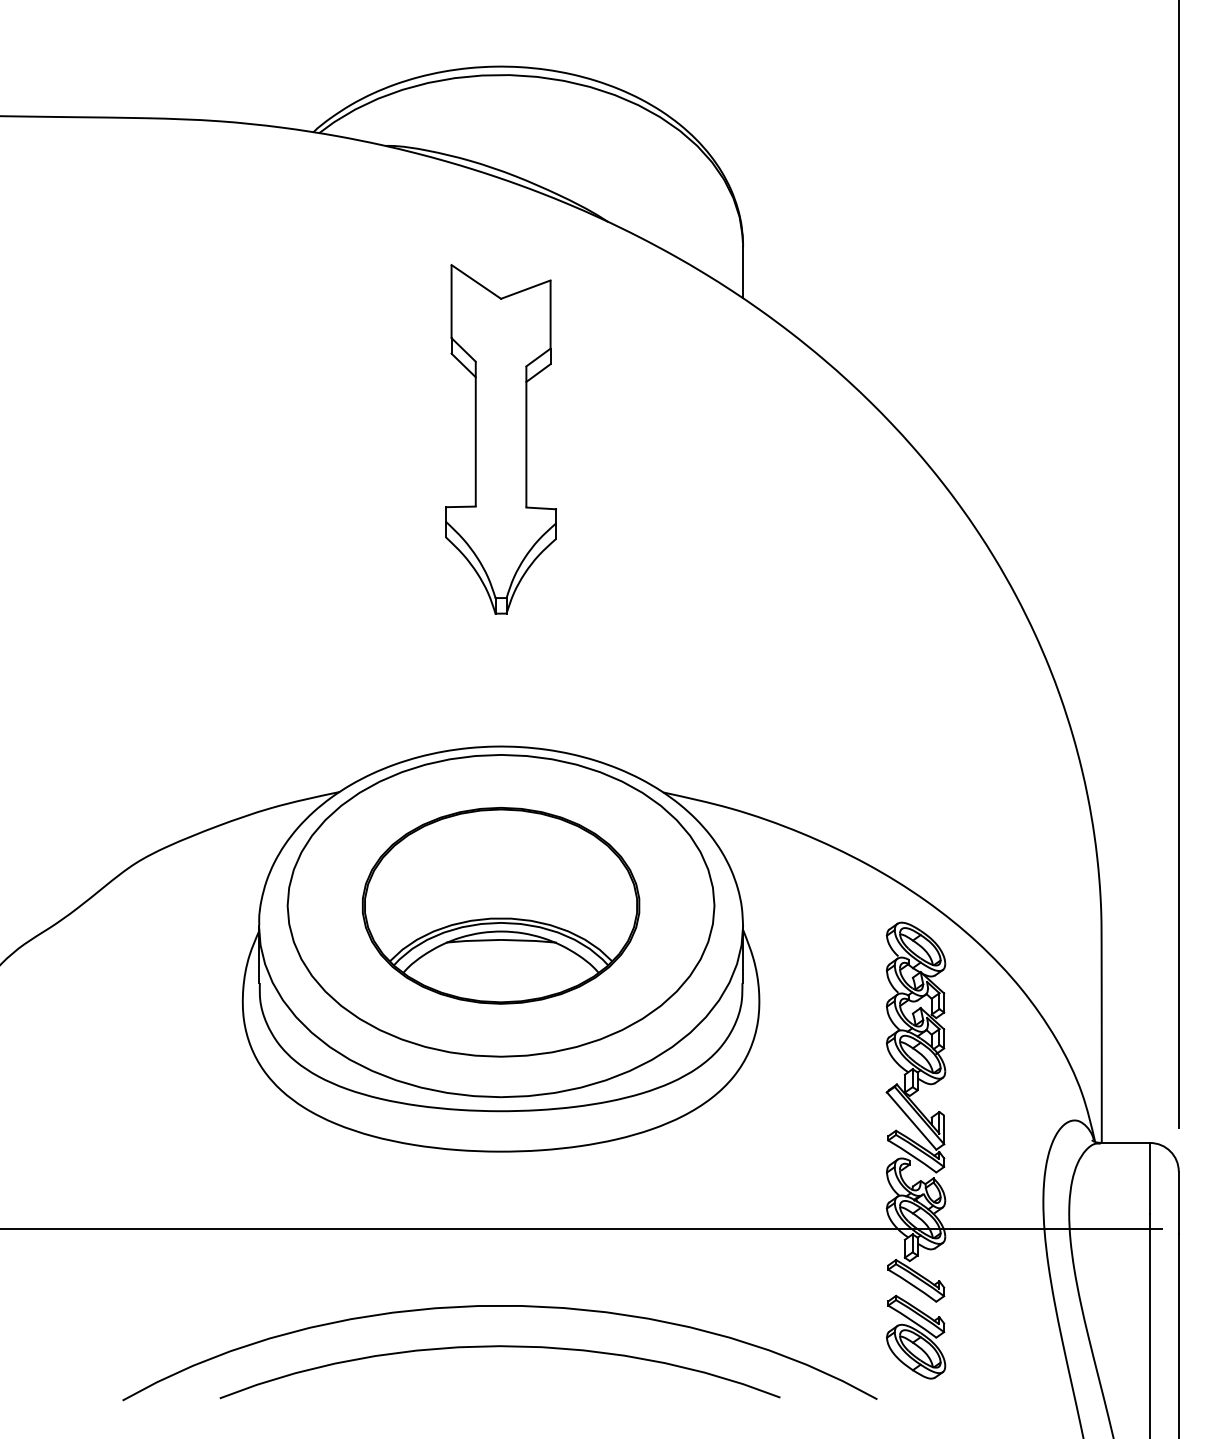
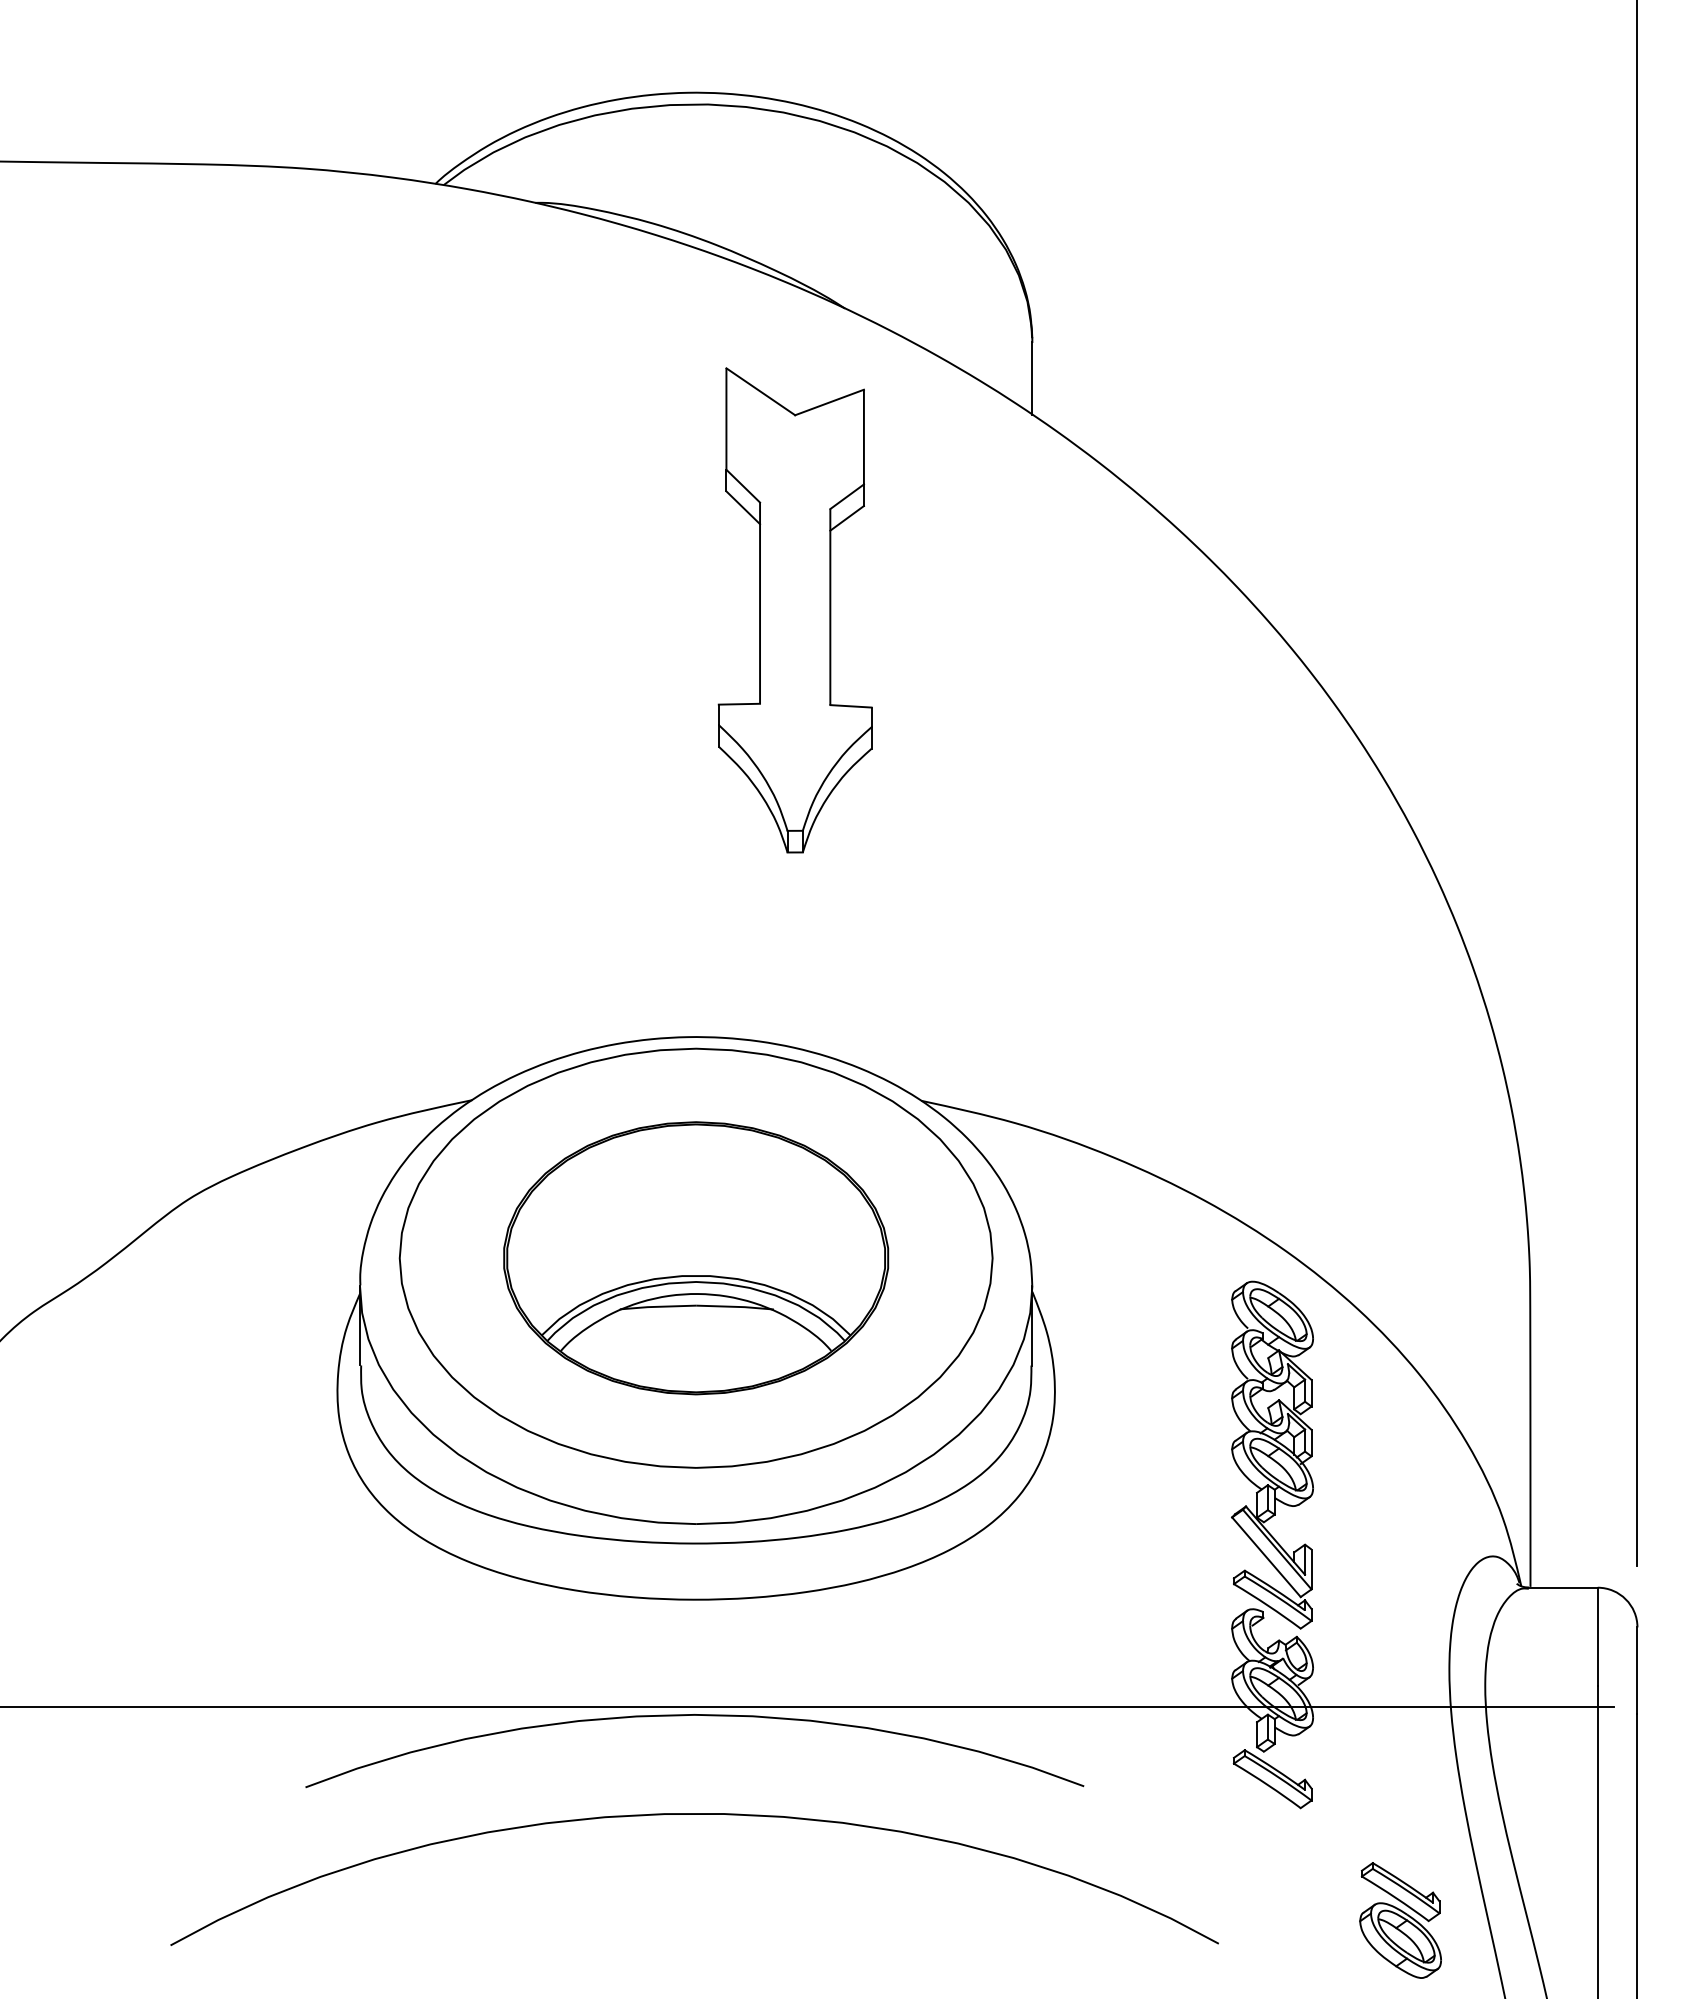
part: (500, 439) -> (794, 610), moved
part: (916, 1337) -> (1400, 1920), moved
curve: (499, 1346) -> (694, 1715), moved

